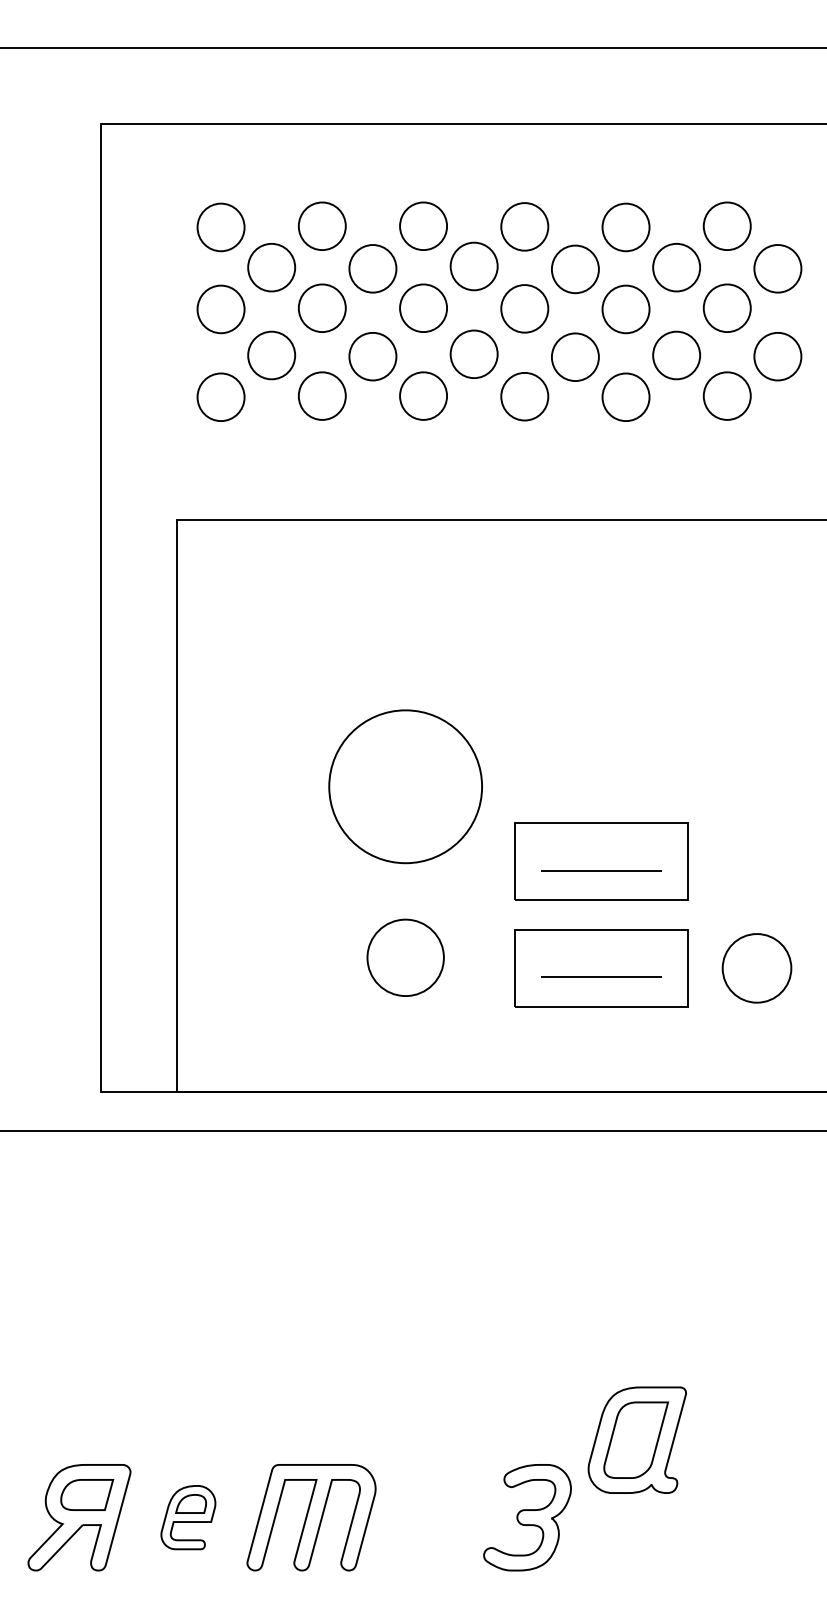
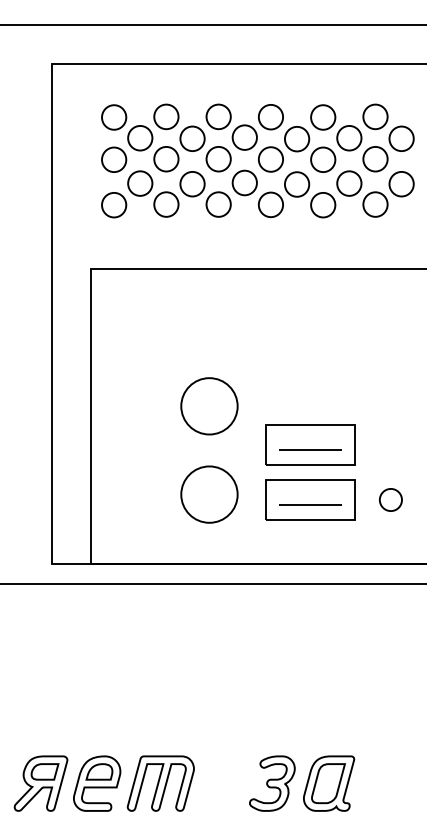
part: (405, 787) -> (209, 406), size x0.71
part: (405, 957) -> (209, 494), size x1.43
part: (756, 967) -> (390, 499), size x0.62
part: (638, 1439) -> (329, 783), moved
part: (188, 1517) -> (97, 783), size x1.67

